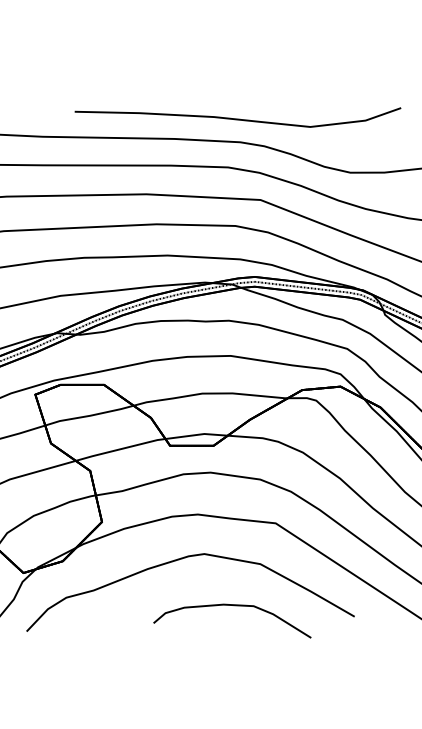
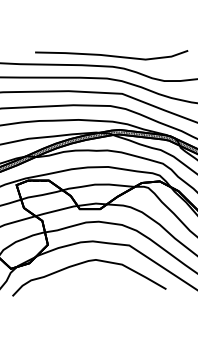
part: (231, 619) -> (108, 290), removed

